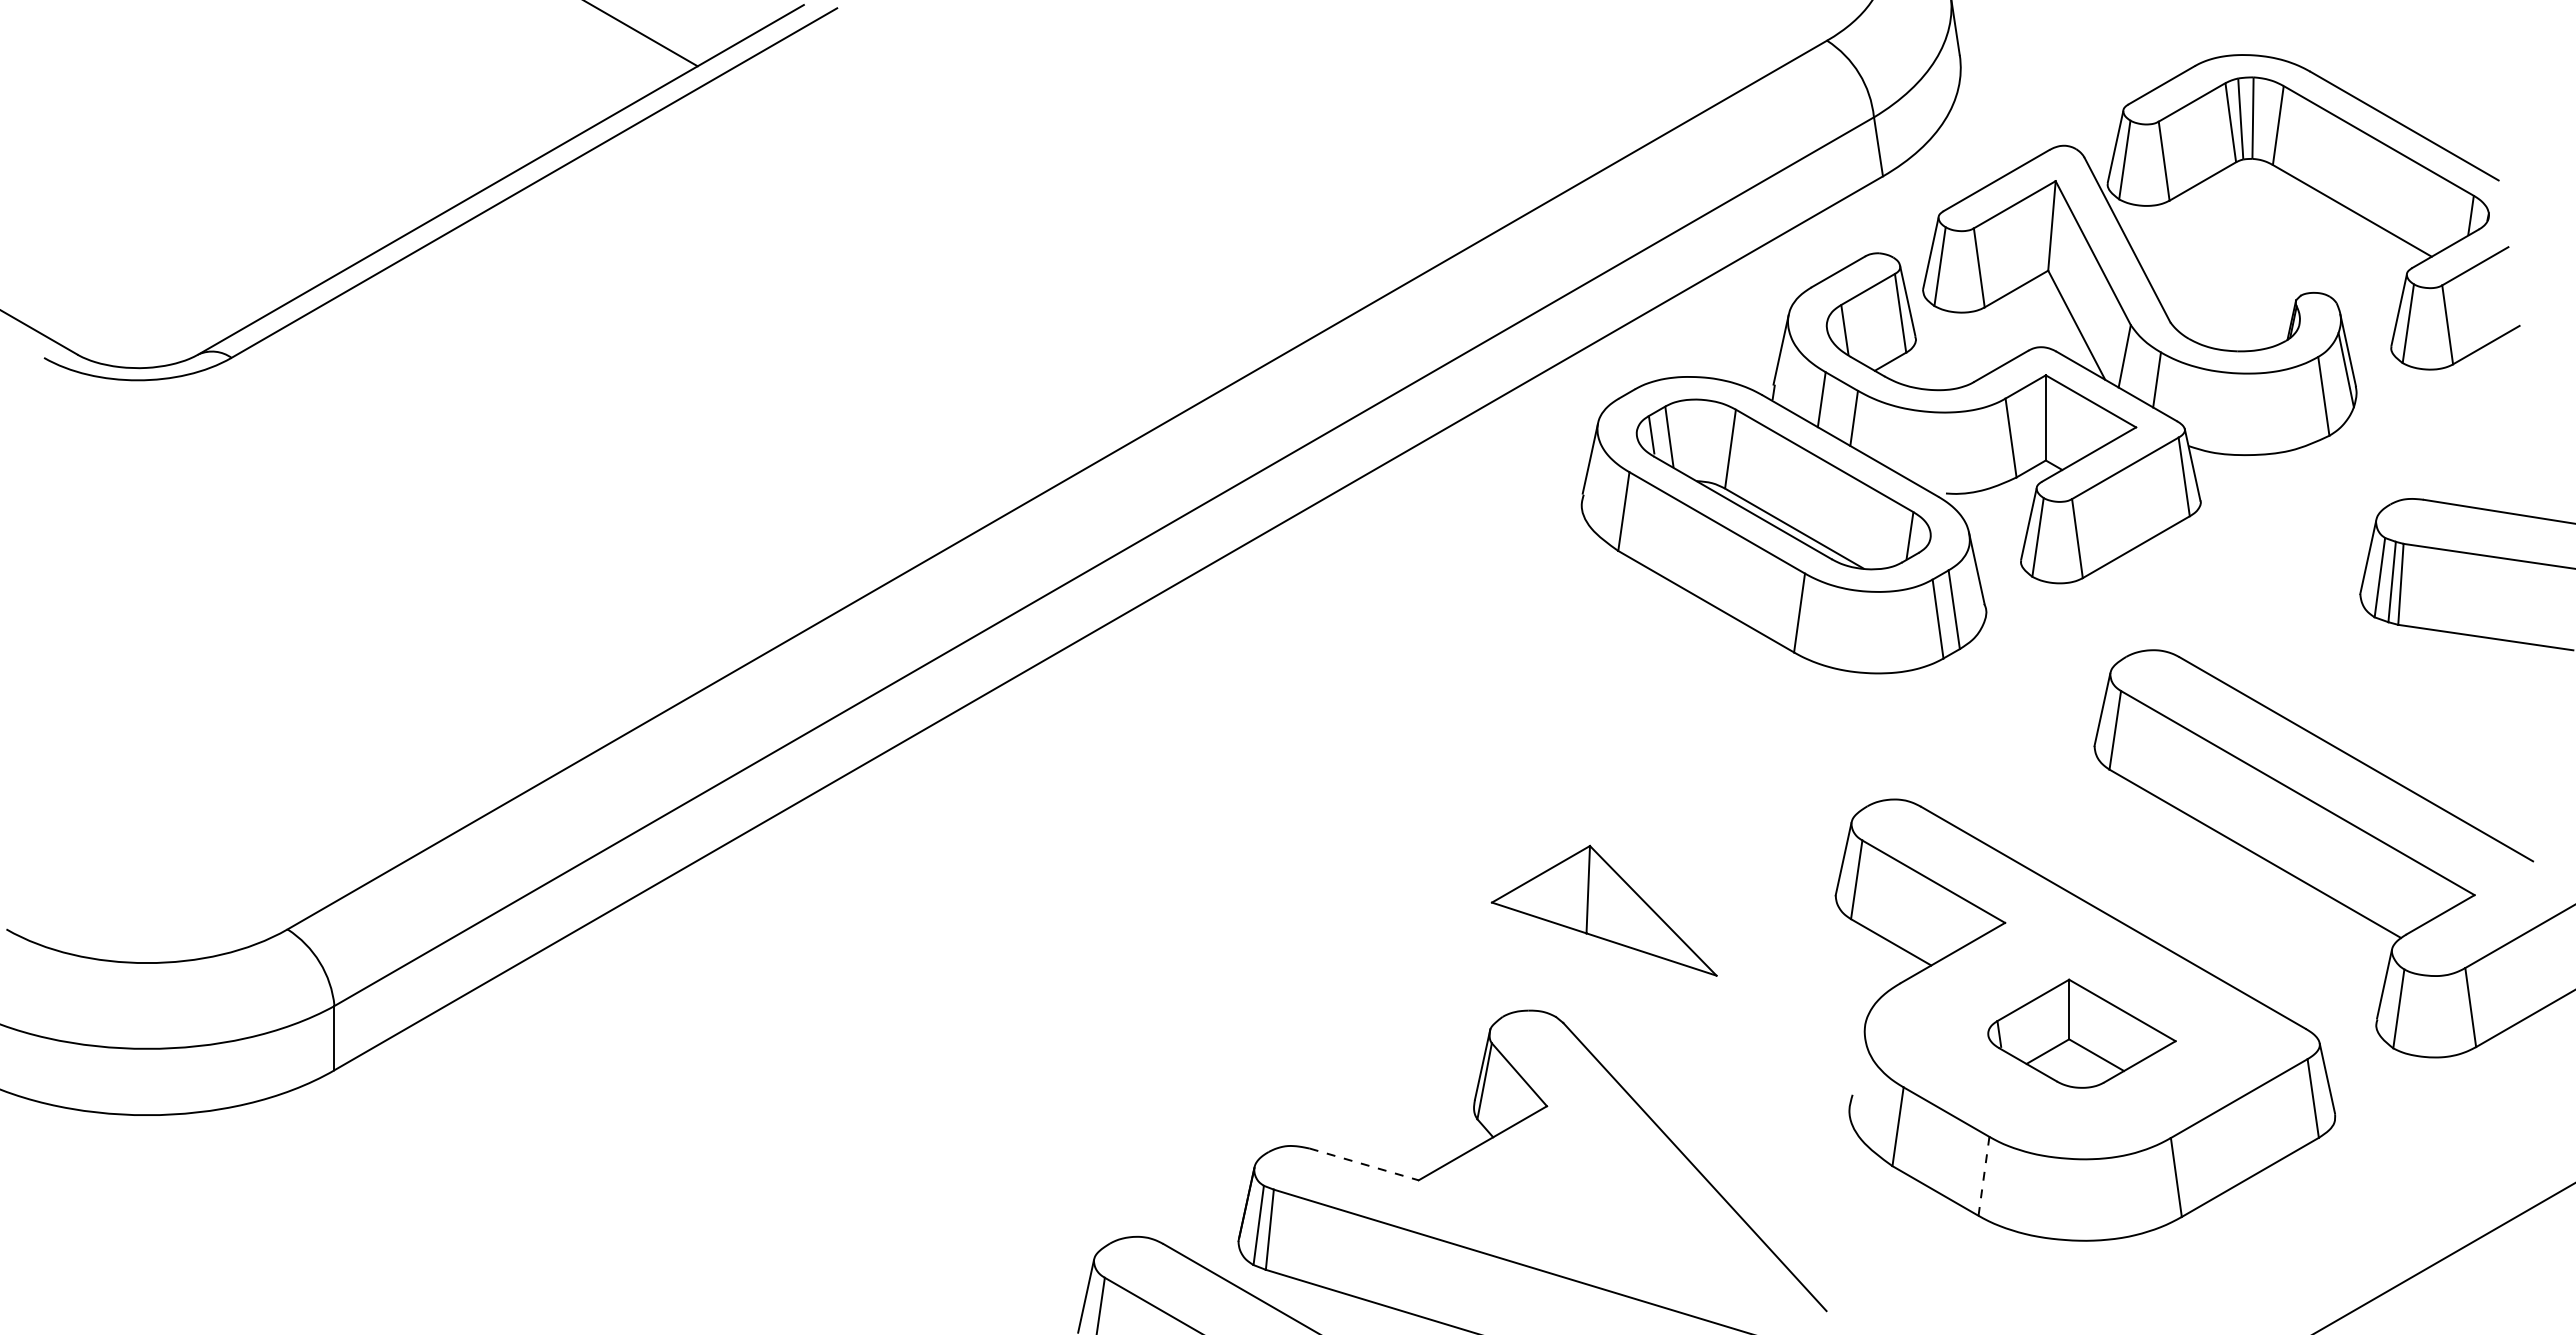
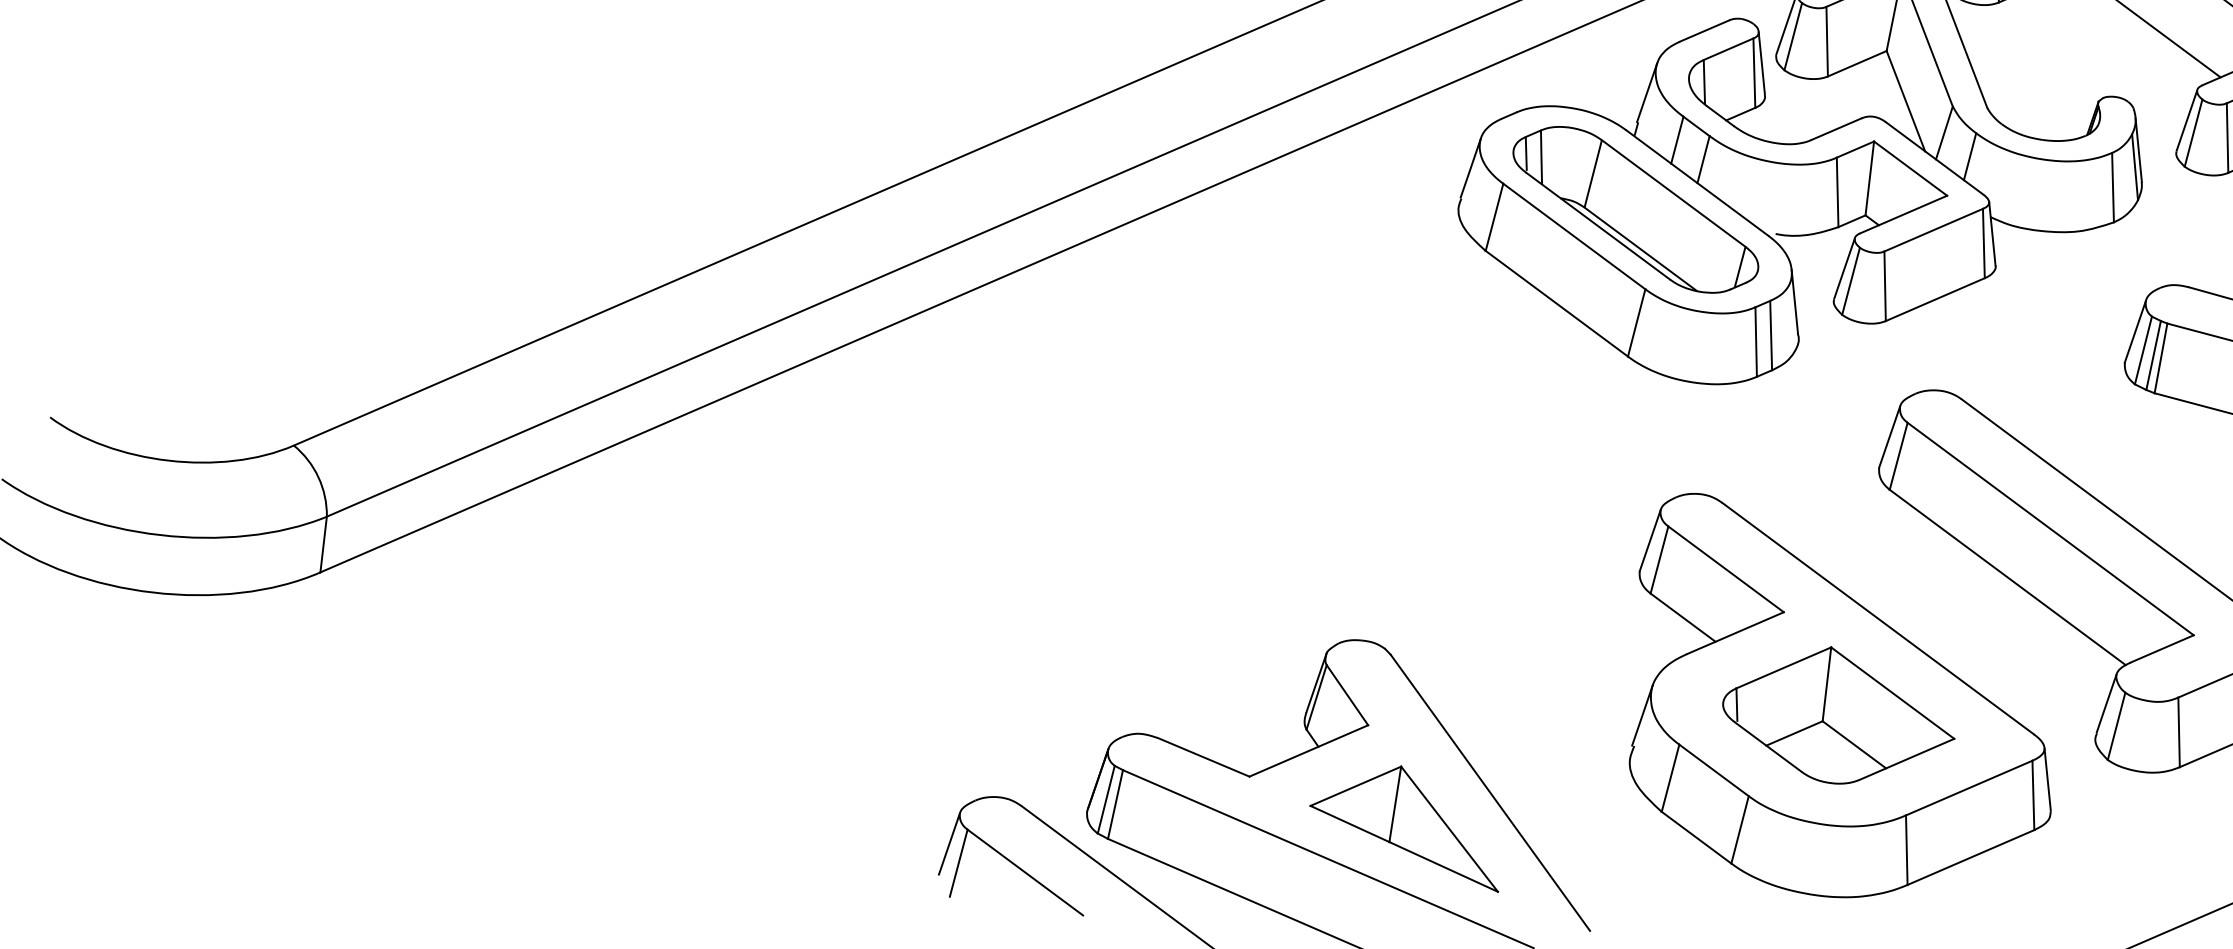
part: (1603, 910) -> (1406, 823), moved
part: (2081, 1033) -> (1838, 715), size x1.43
line: (1857, 1058) -> (1642, 715), added
line: (1364, 1164) -> (1204, 757), dashed -> solid
line: (1983, 1176) -> (1739, 829), dashed -> solid

